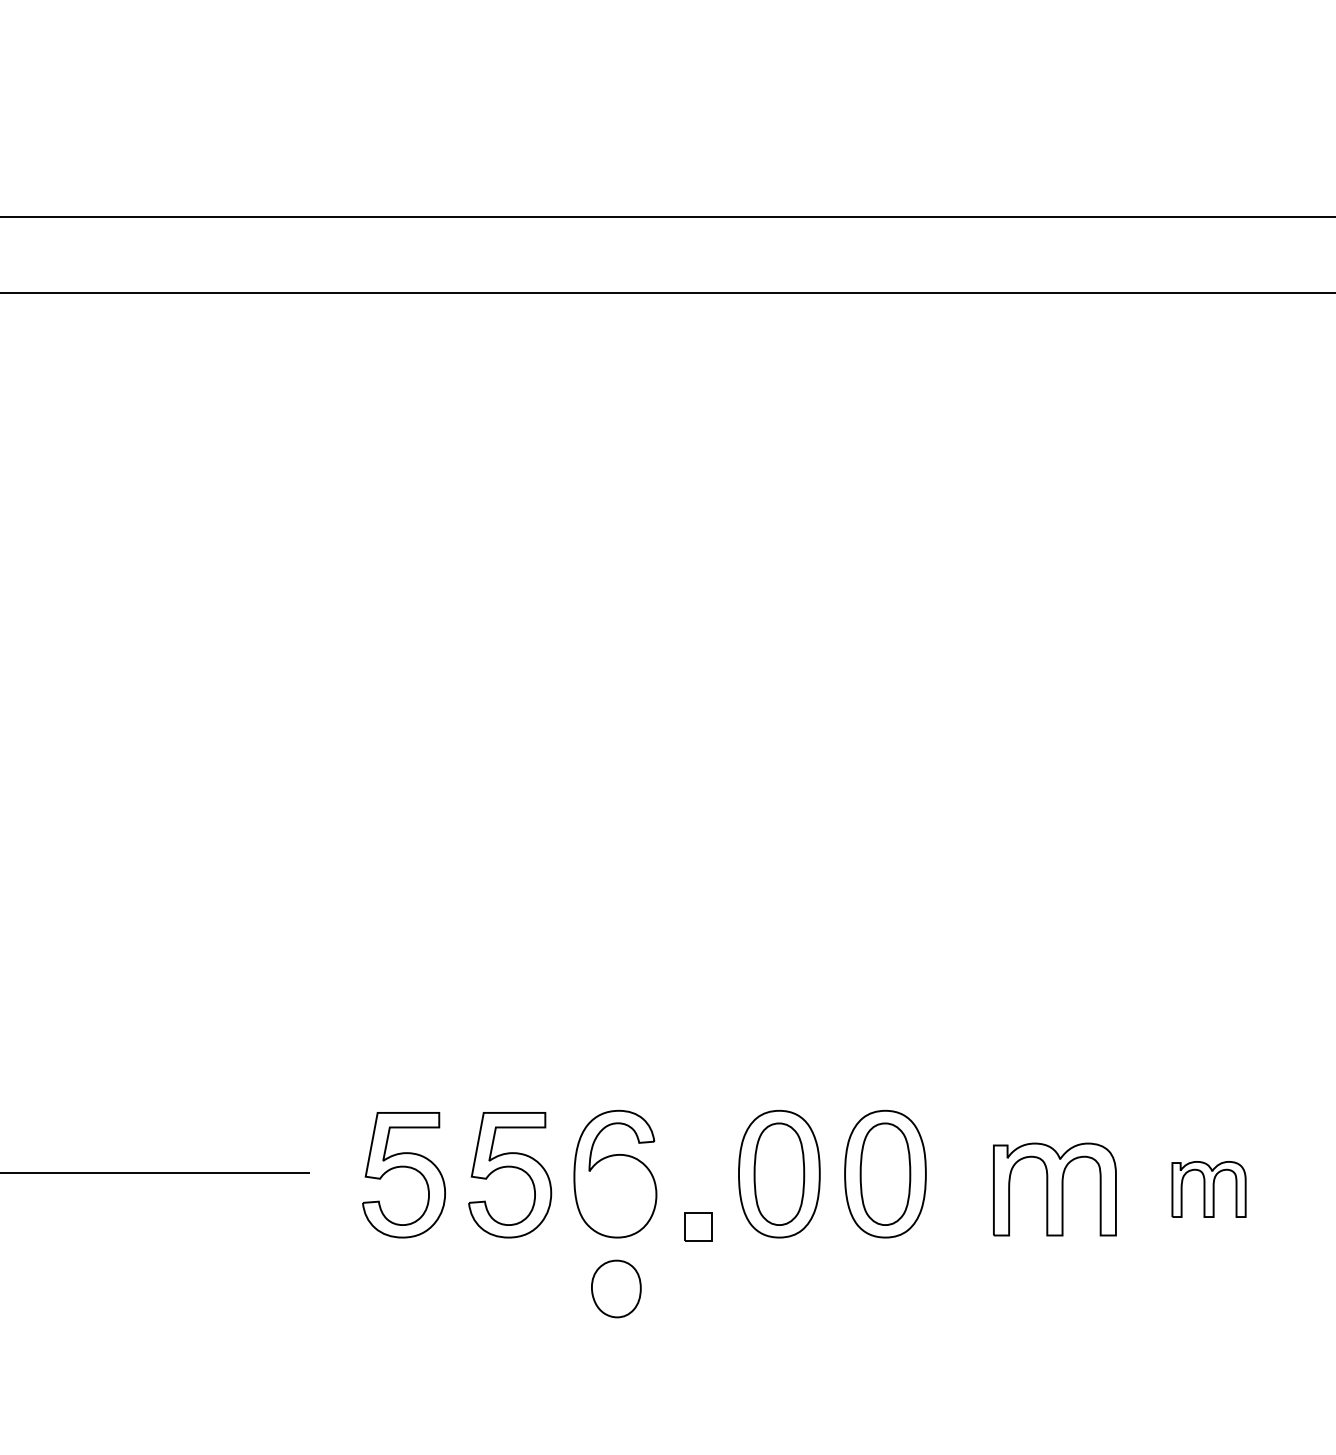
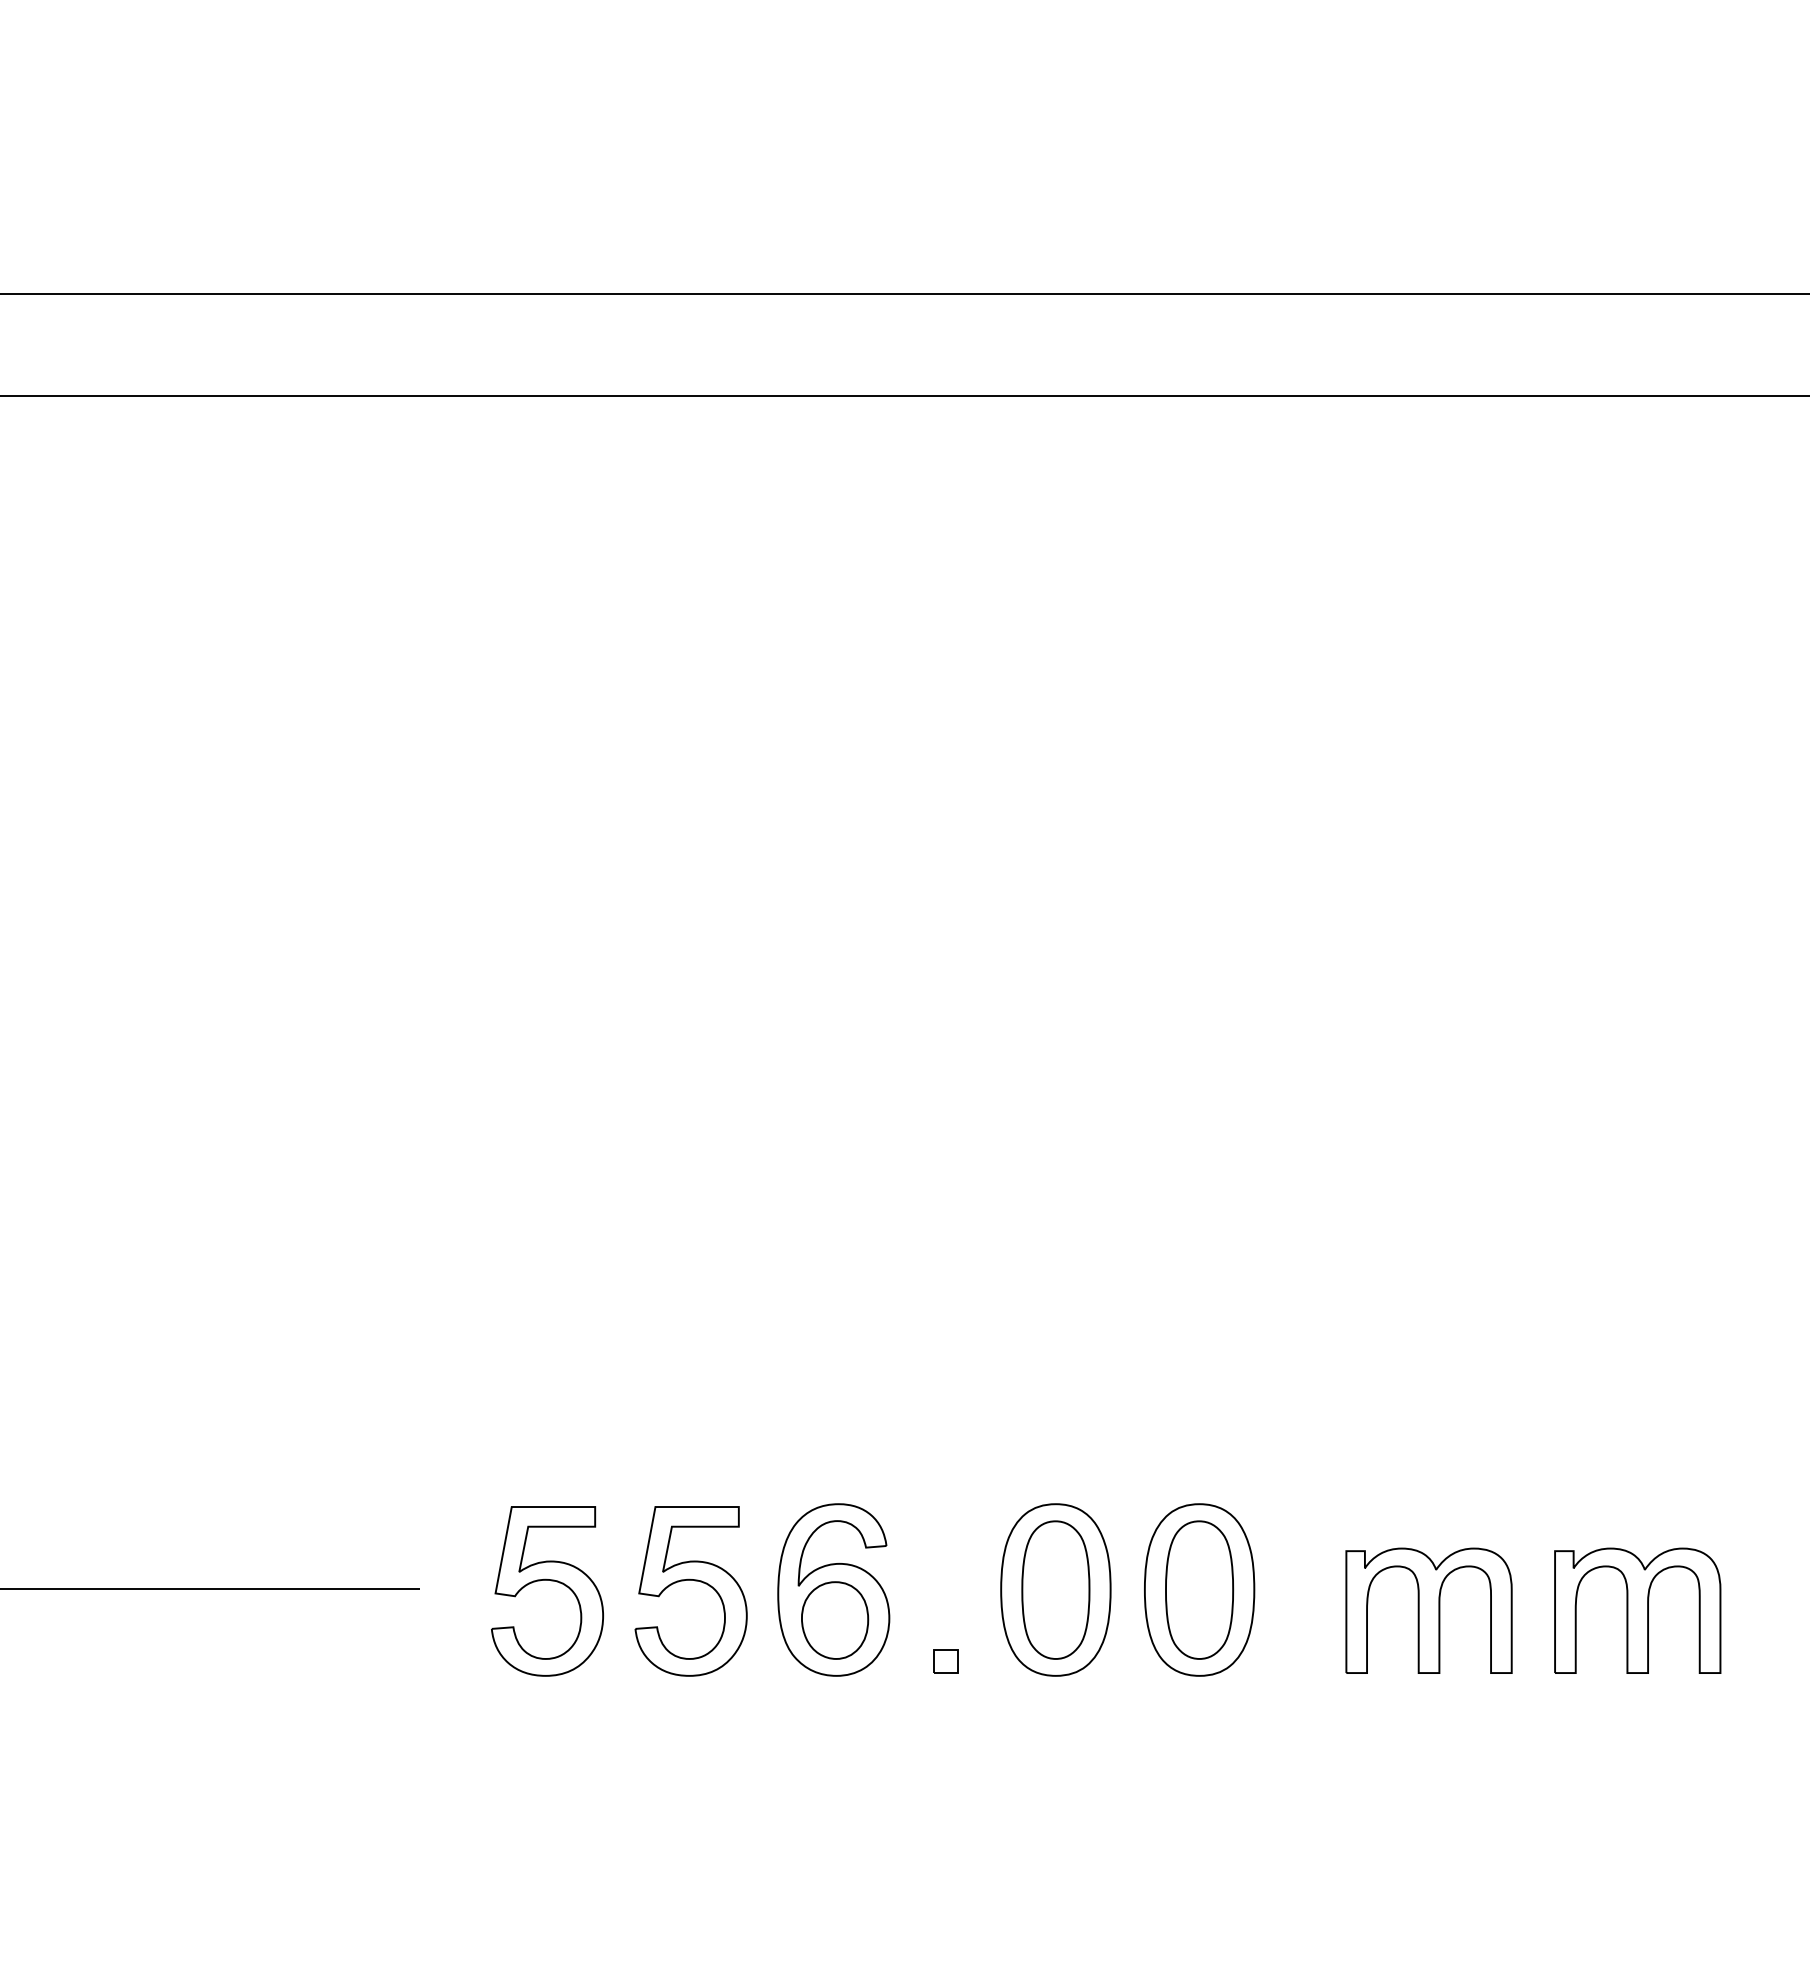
part: (1208, 1189) -> (1637, 1610), size x1.67
part: (697, 1226) -> (945, 1661), size x0.62
part: (616, 1288) -> (835, 1620), moved

